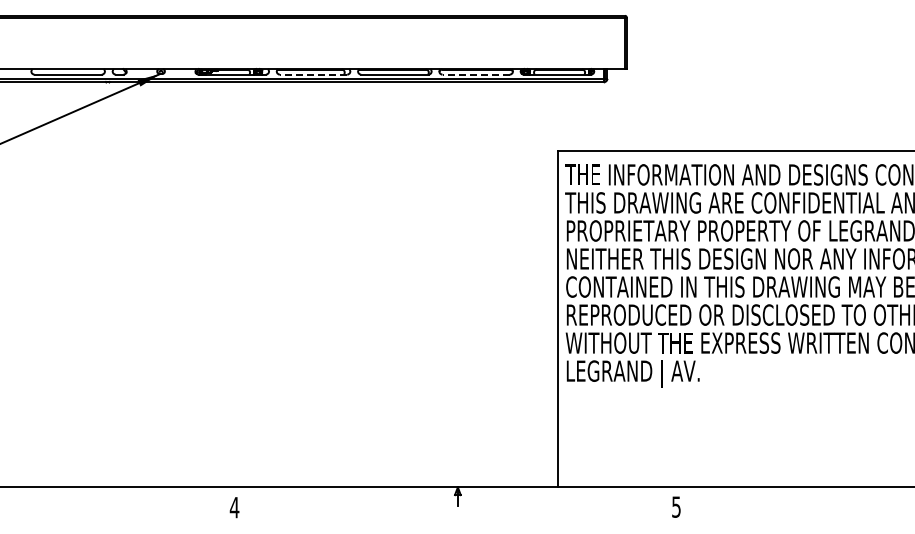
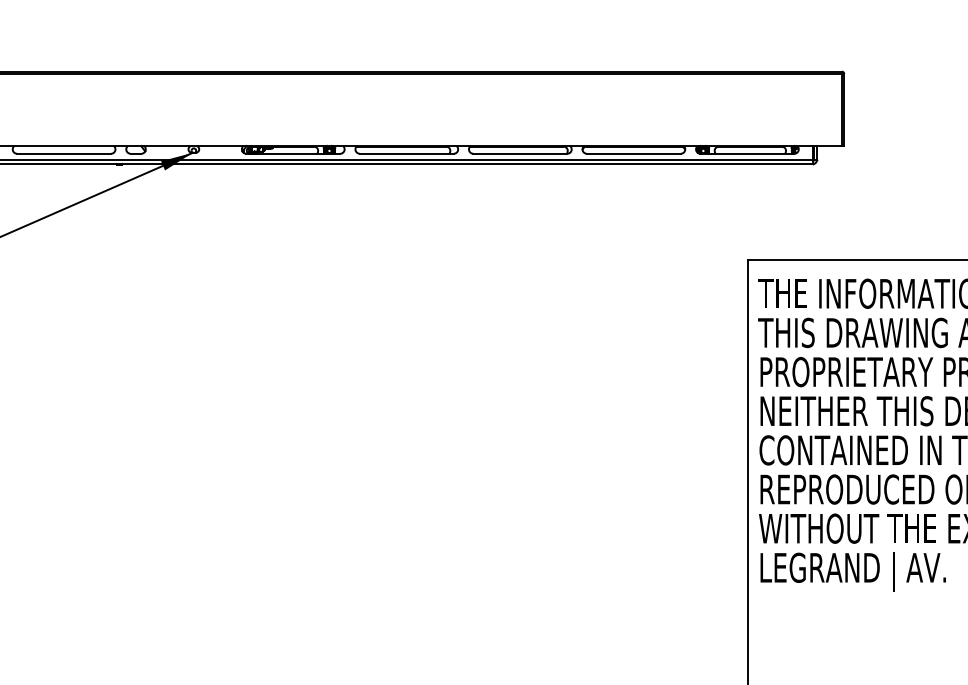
line: (313, 74) -> (406, 153), dashed -> solid
line: (476, 74) -> (634, 153), dashed -> solid

